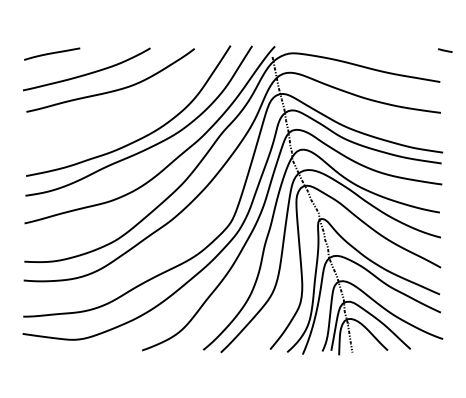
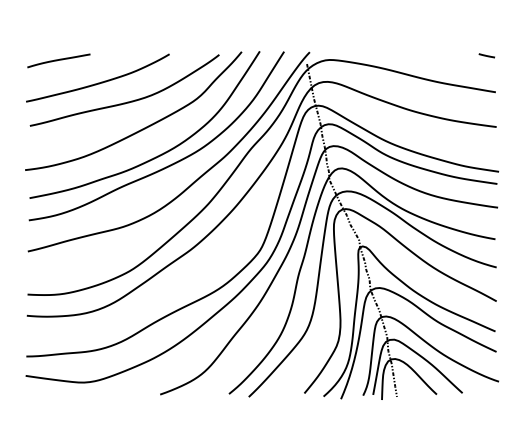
line: (445, 50) -> (487, 55), moved
curve: (125, 114) -> (141, 128), added

